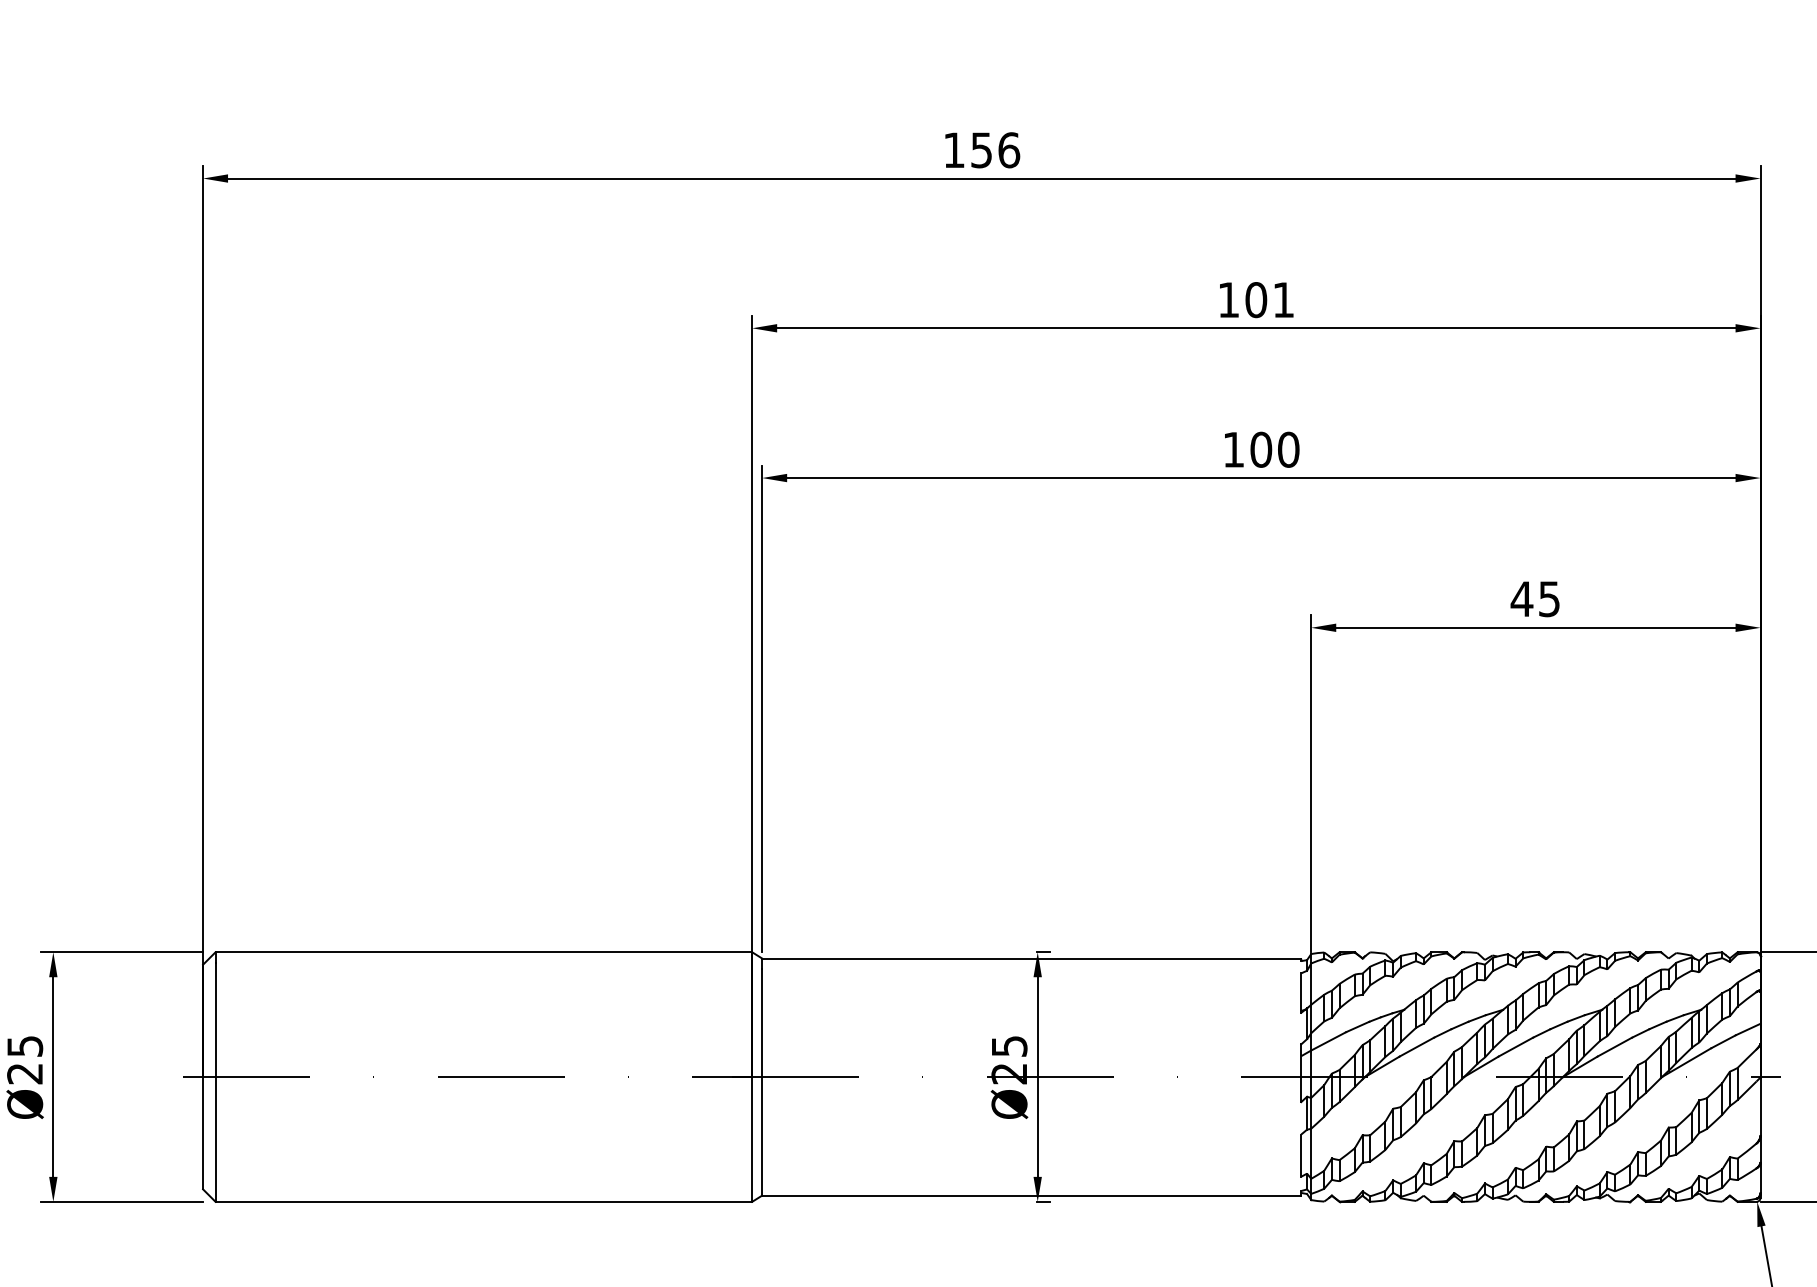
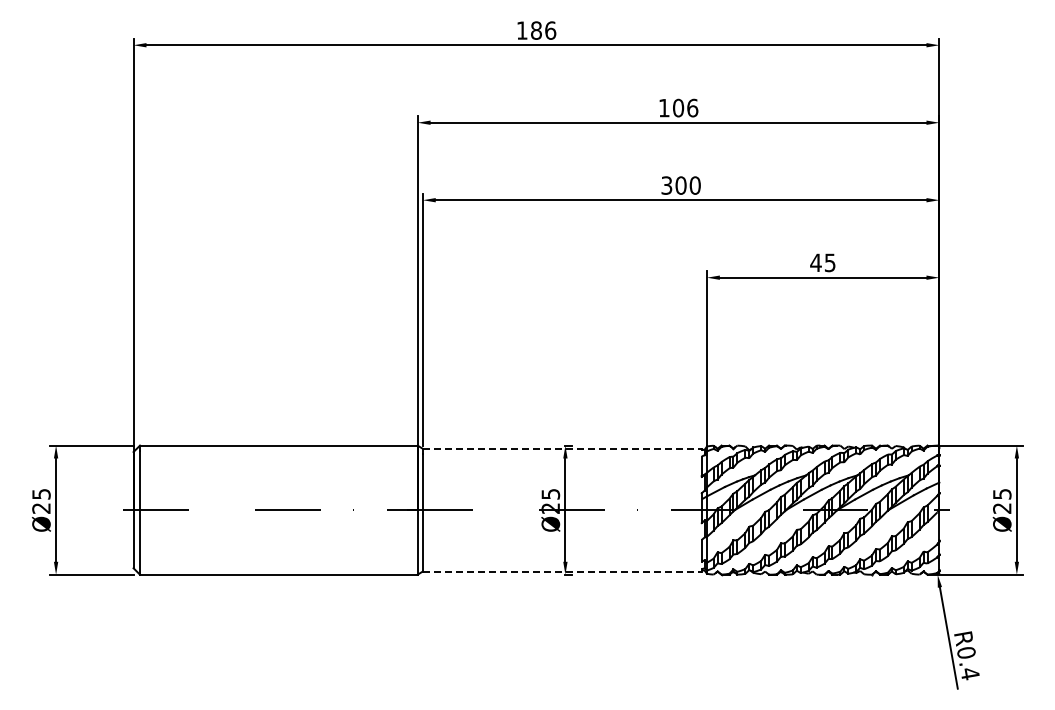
text: (981, 150) -> (536, 30), 156 -> 186
text: (1283, 298) -> (692, 107), 101 -> 106
text: (1233, 449) -> (666, 185), 100 -> 300
line: (1032, 957) -> (562, 448), solid -> dashed
line: (1032, 1195) -> (562, 571), solid -> dashed

